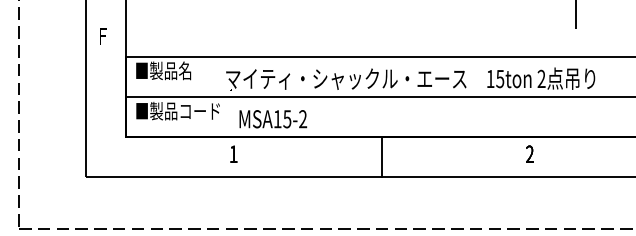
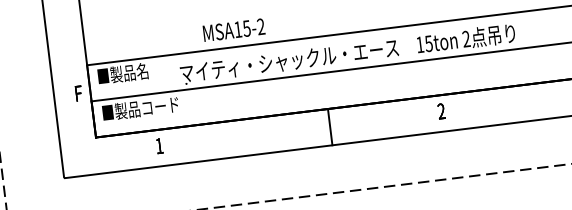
text: (103, 36) -> (79, 93), moved
text: (273, 119) -> (234, 30), moved
text: (233, 153) -> (159, 145), moved
text: (529, 153) -> (441, 110), moved

